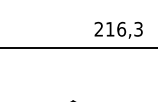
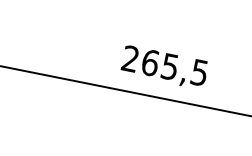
text: (124, 28) -> (175, 66), 216,3 -> 265,5

